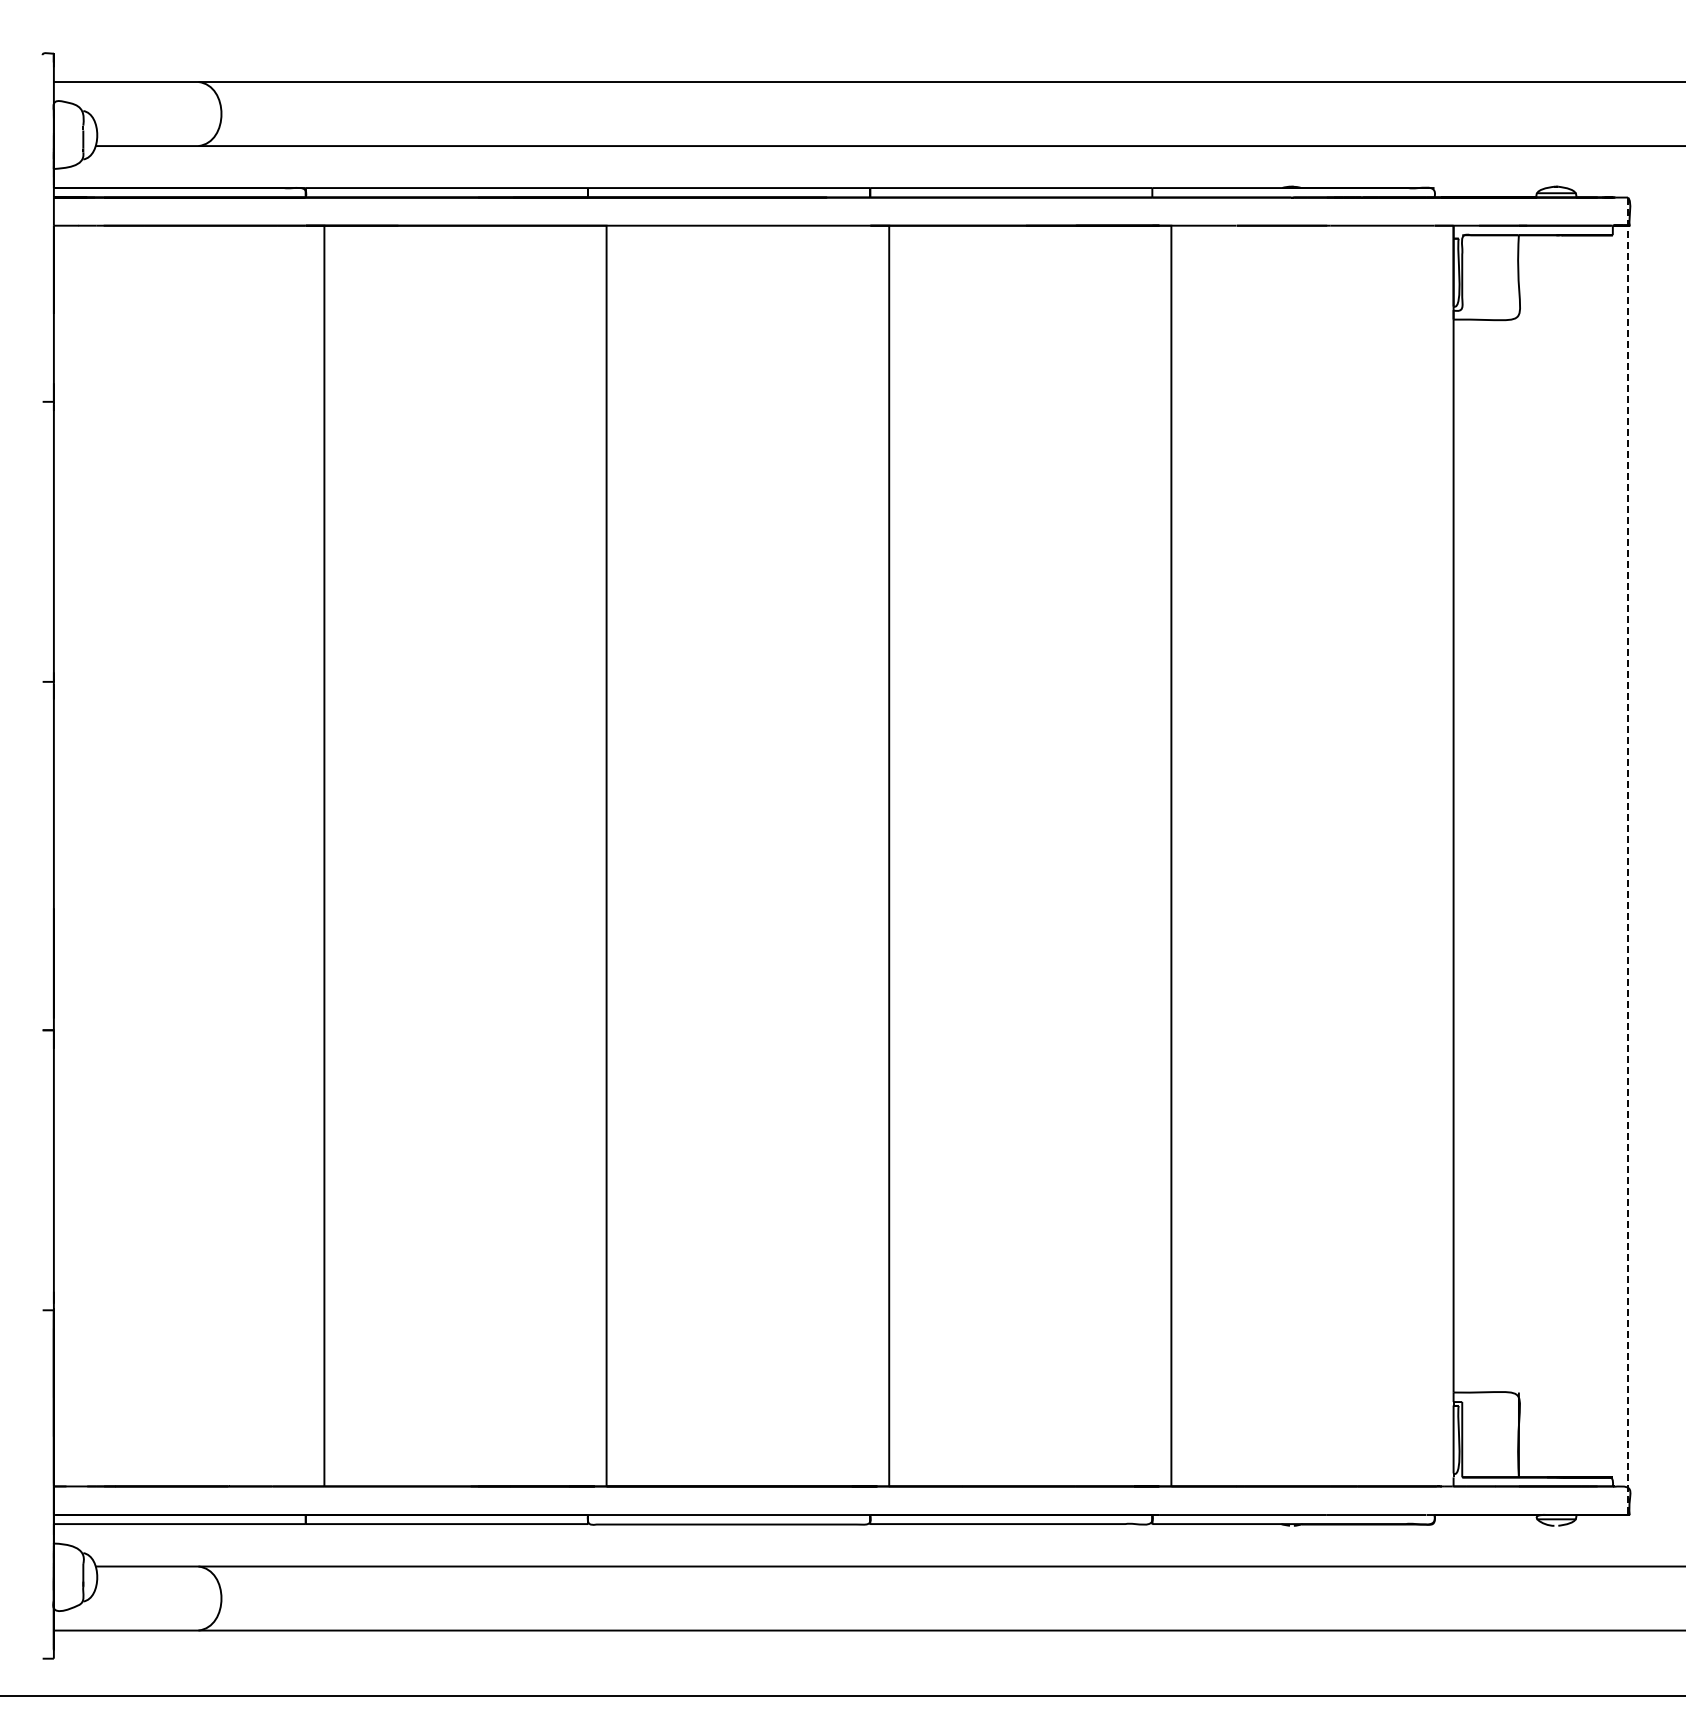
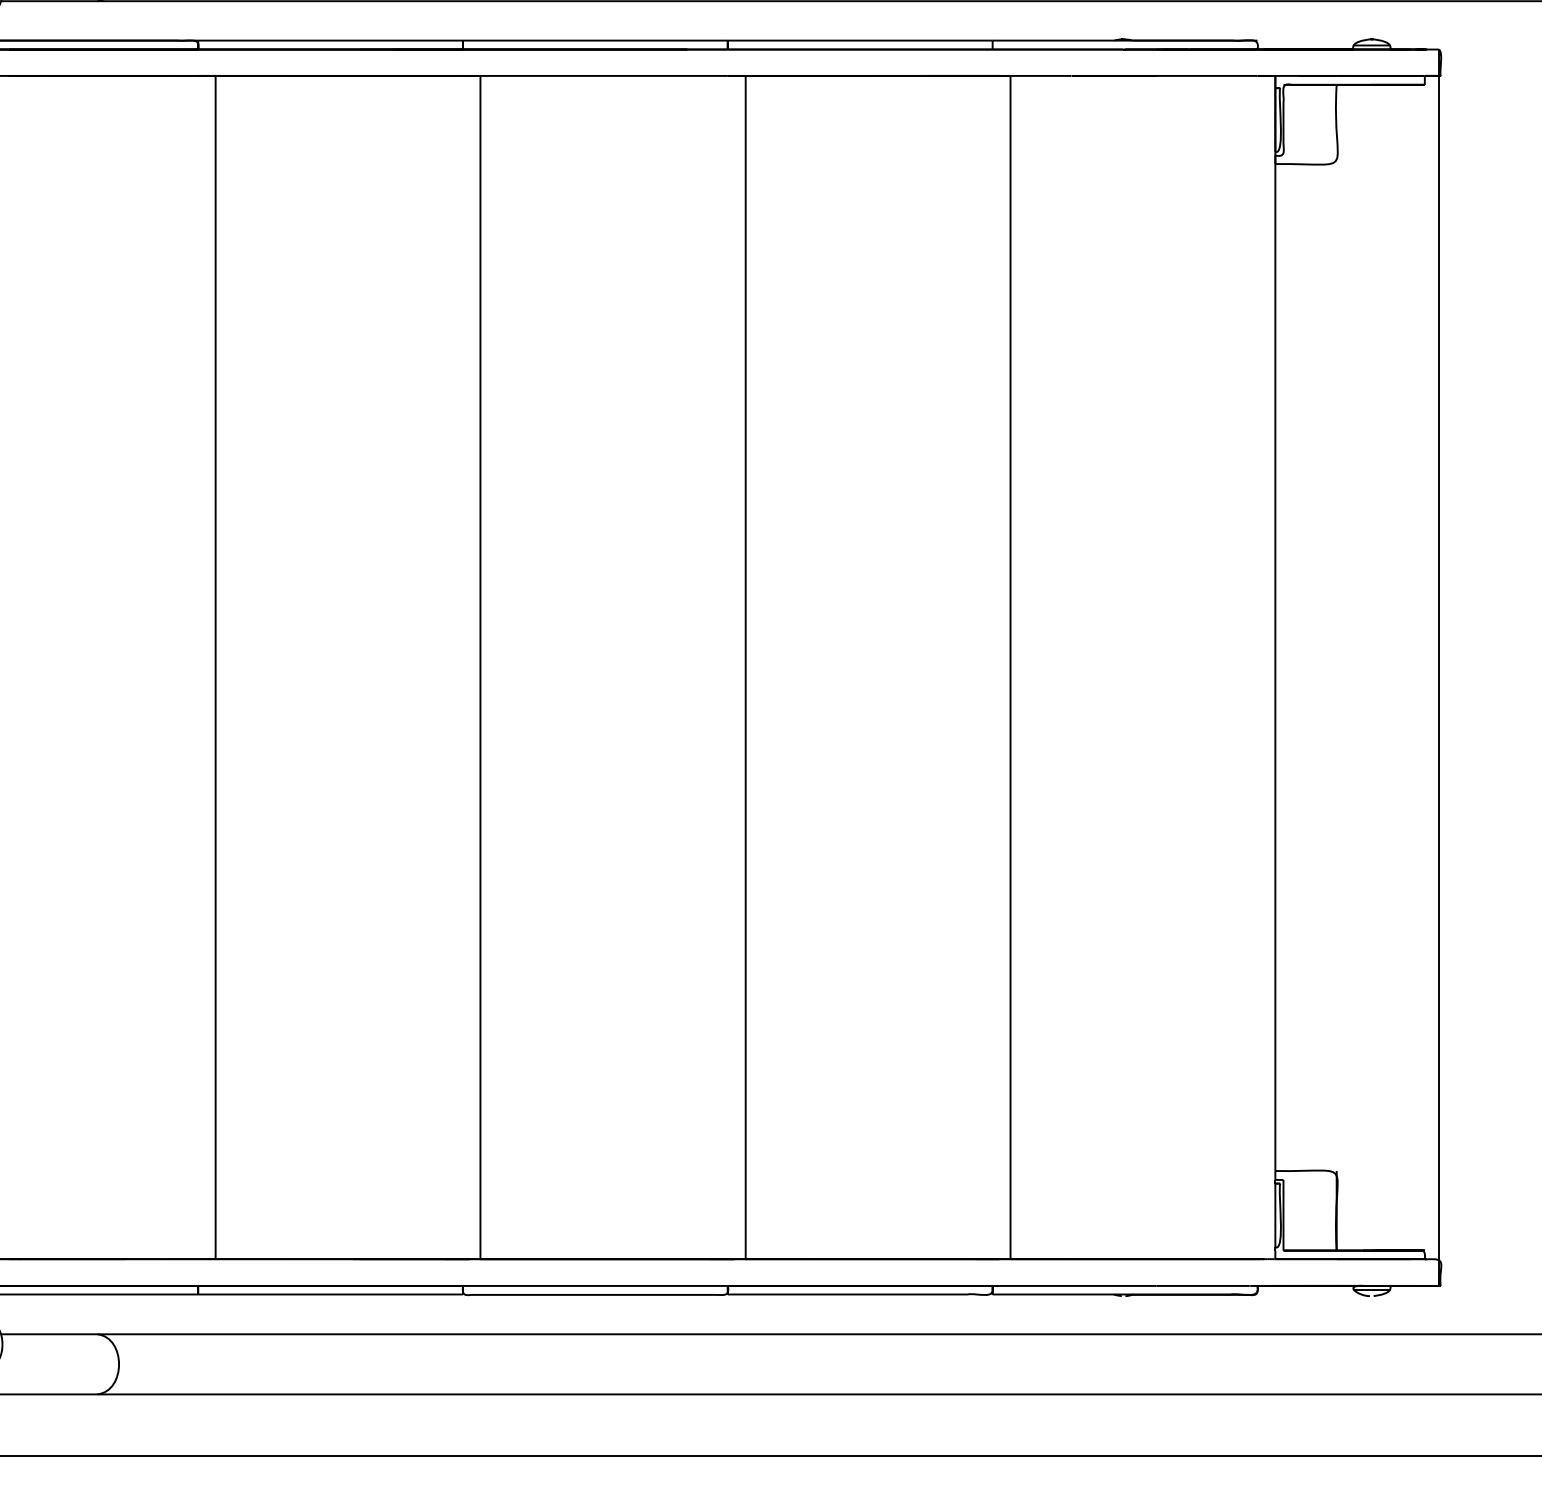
line: (1627, 856) -> (1438, 667), dashed -> solid

